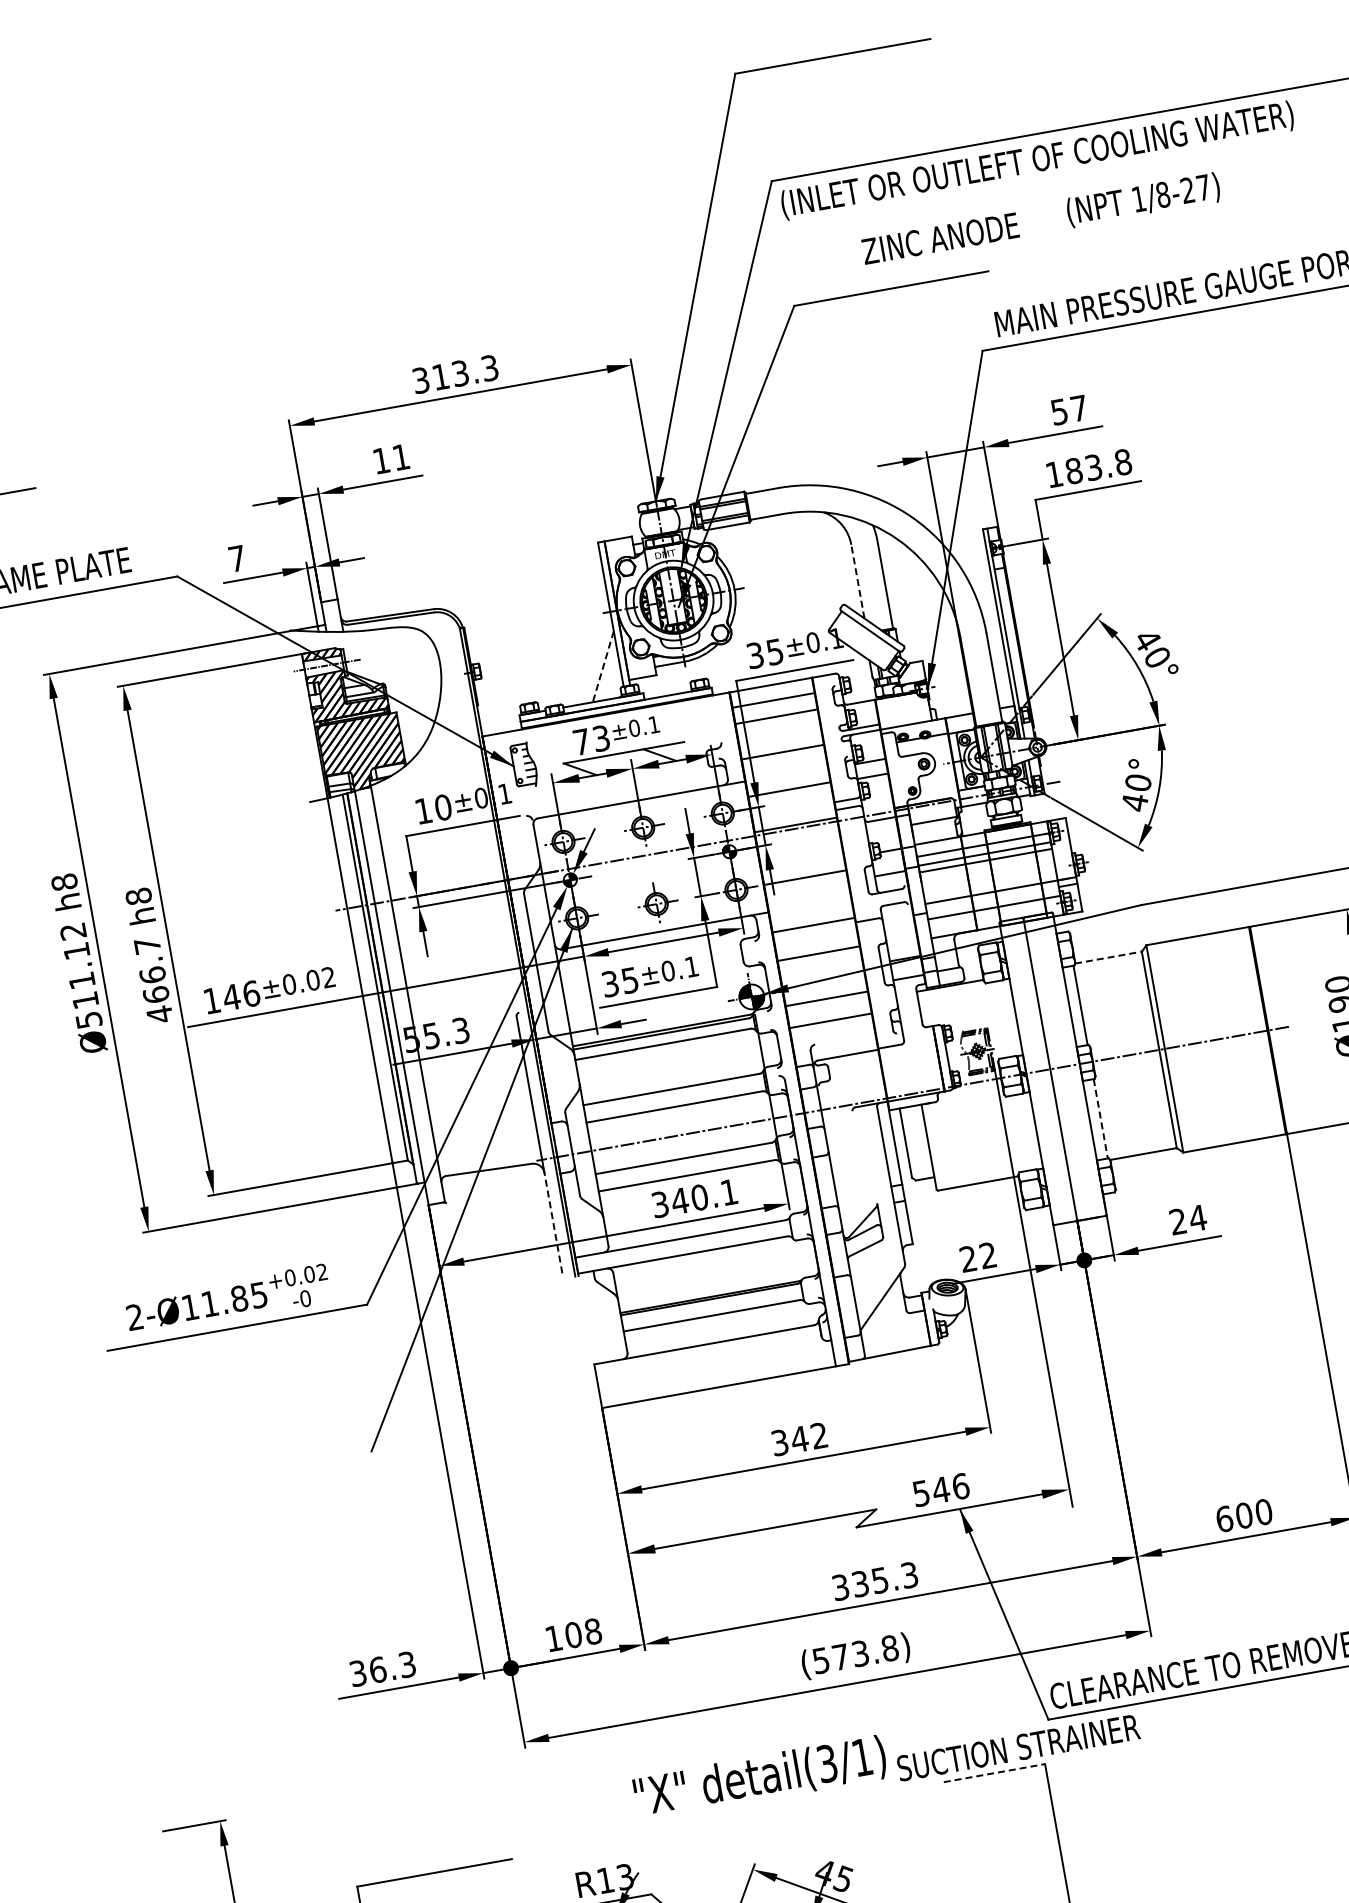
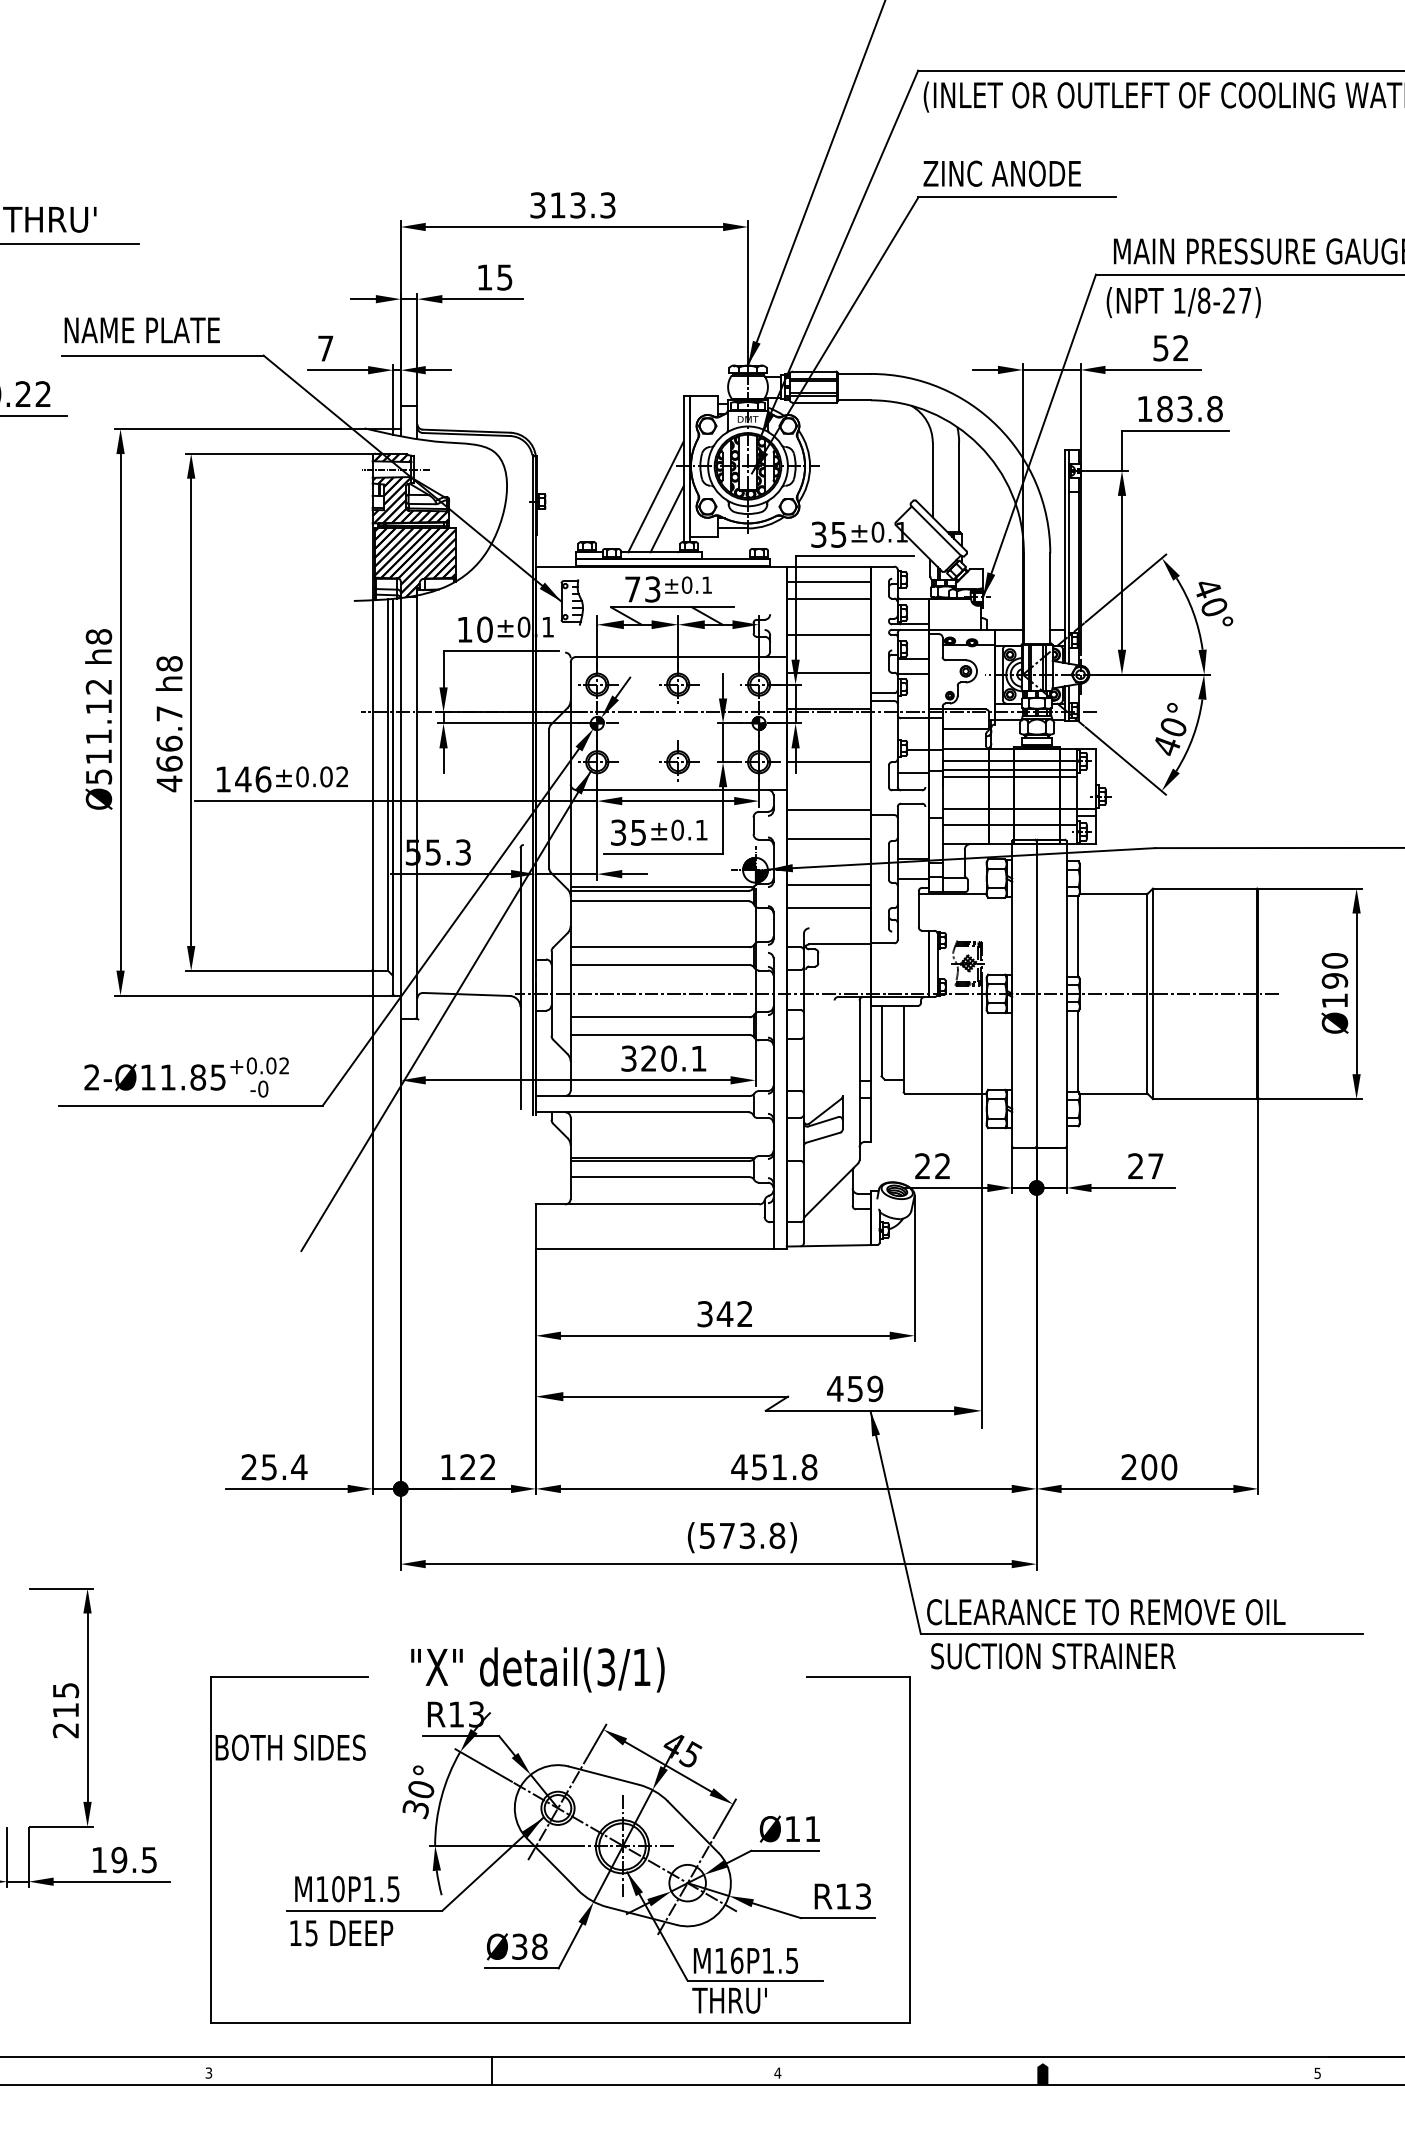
text: (1143, 200) -> (1183, 302), moved
text: (939, 238) -> (1001, 173), moved
text: (1078, 407) -> (1180, 347), 57 -> 52
text: (400, 457) -> (504, 277), 11 -> 15
line: (857, 581) -> (932, 479), dashed -> solid
line: (587, 646) -> (655, 496), added
line: (602, 667) -> (666, 519), dashed -> solid
line: (1108, 958) -> (1113, 894), dashed -> solid
line: (1100, 1118) -> (1077, 1051), dashed -> solid
text: (679, 1201) -> (648, 1058), 340.1 -> 320.1
text: (1197, 1217) -> (1155, 1165), 24 -> 27
line: (553, 1222) -> (520, 1057), dashed -> solid
text: (941, 1489) -> (855, 1388), 546 -> 459
text: (1224, 1519) -> (1129, 1467), 600 -> 200
text: (875, 1581) -> (774, 1467), 335.3 -> 451.8
text: (582, 1633) -> (477, 1467), 108 -> 122
text: (383, 1669) -> (274, 1467), 36.3 -> 25.4
text: (1018, 1748) -> (1053, 1656), moved
line: (994, 1773) -> (858, 1677), dashed -> solid
text: (759, 1777) -> (537, 1669), moved

